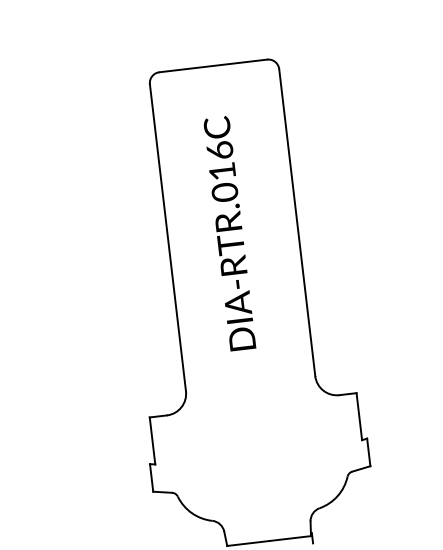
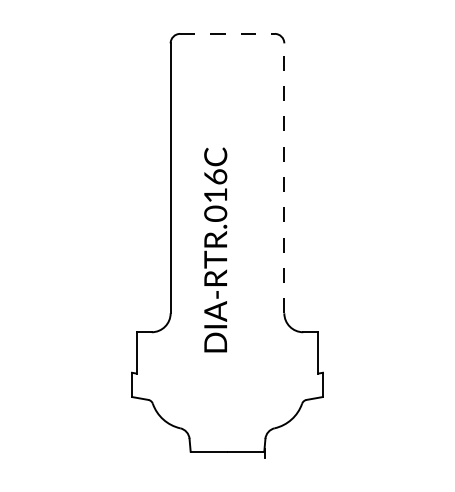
line: (213, 65) -> (227, 33), solid -> dashed
line: (297, 222) -> (284, 178), solid -> dashed
text: (229, 233) -> (215, 249), moved

